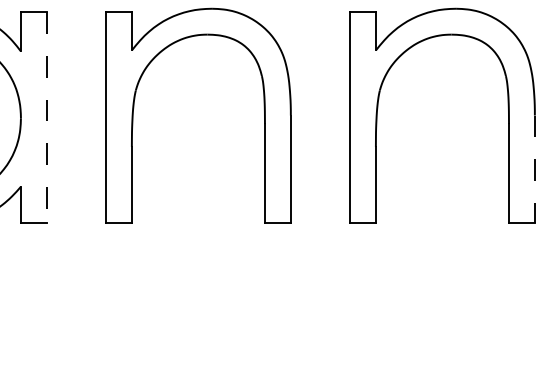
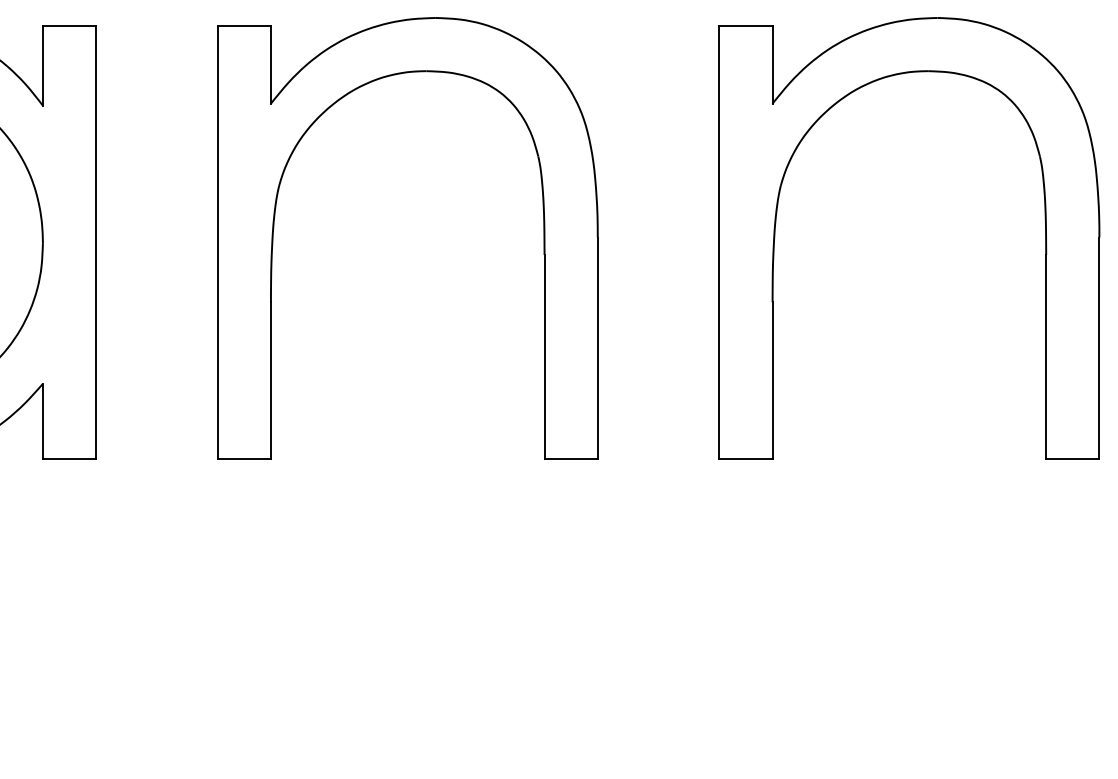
line: (46, 118) -> (95, 243), dashed -> solid
line: (534, 169) -> (1098, 348), dashed -> solid

